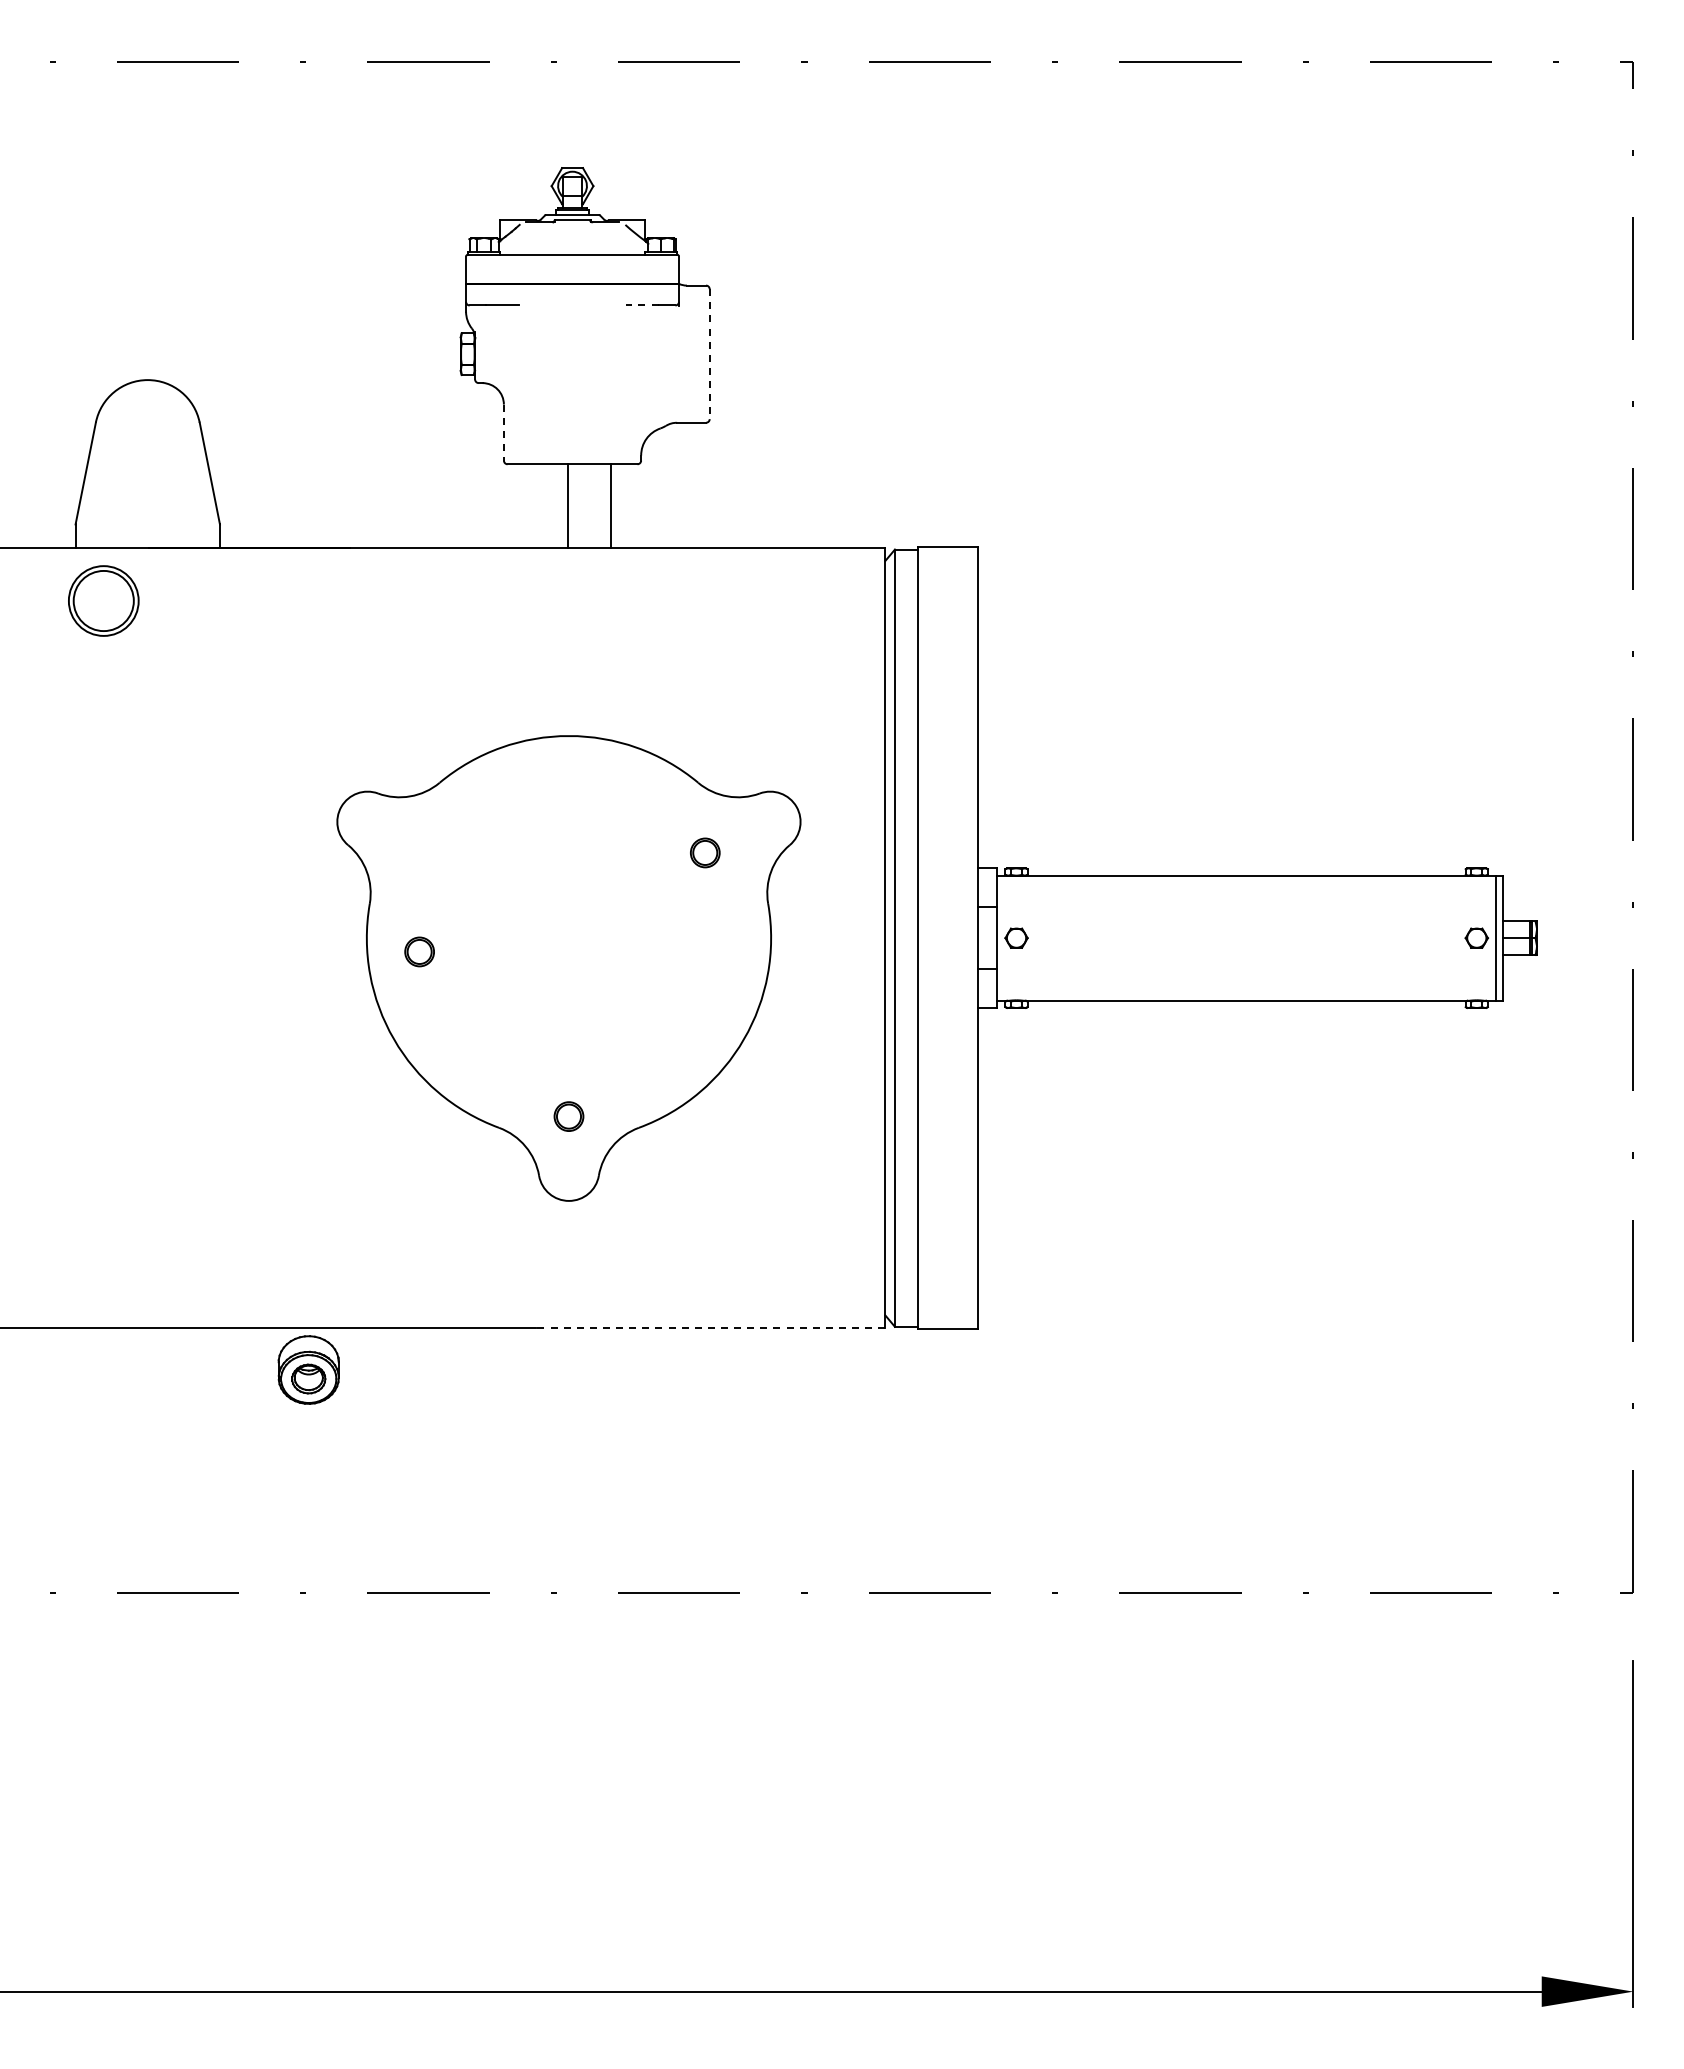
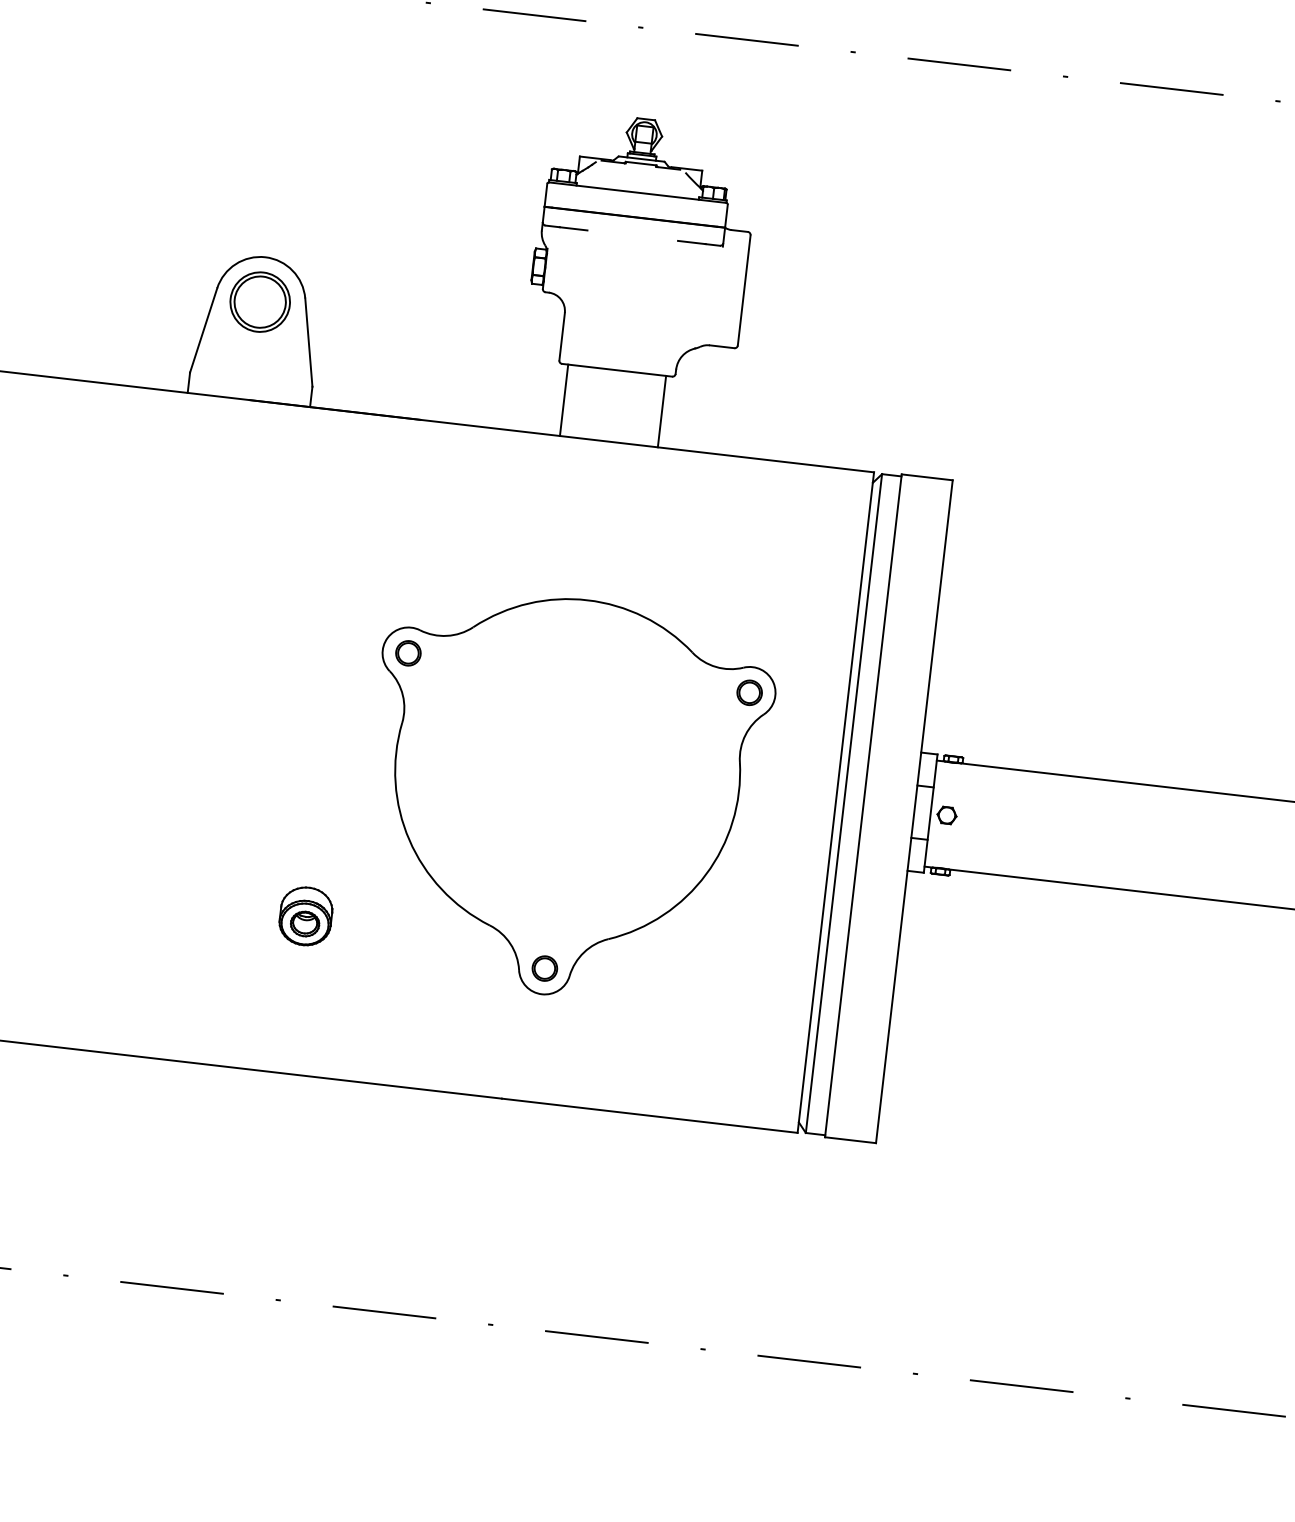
line: (641, 305) -> (691, 242), dashed -> solid
line: (709, 354) -> (744, 290), dashed -> solid
line: (503, 433) -> (561, 337), dashed -> solid
line: (568, 506) -> (662, 411), moved
line: (610, 506) -> (563, 400), moved
part: (103, 600) -> (260, 301), moved
part: (705, 852) -> (749, 692), moved
part: (419, 951) -> (408, 652), moved
part: (568, 1116) -> (544, 968), moved
line: (710, 1327) -> (649, 1115), dashed -> solid
part: (308, 1369) -> (305, 915), moved

